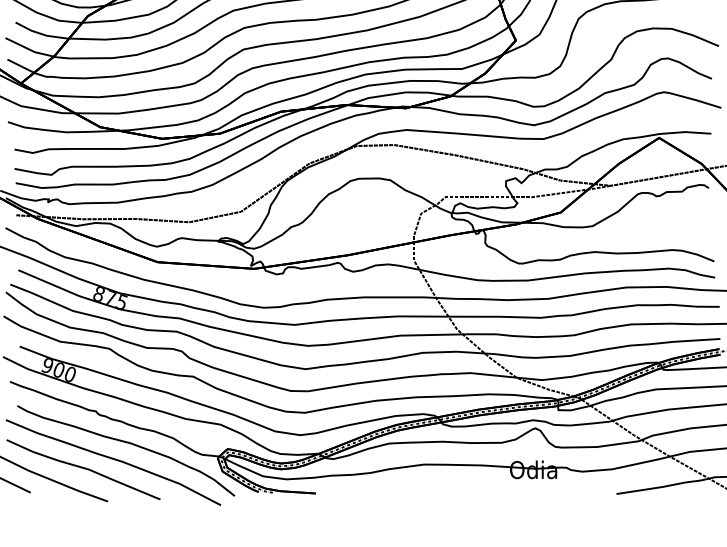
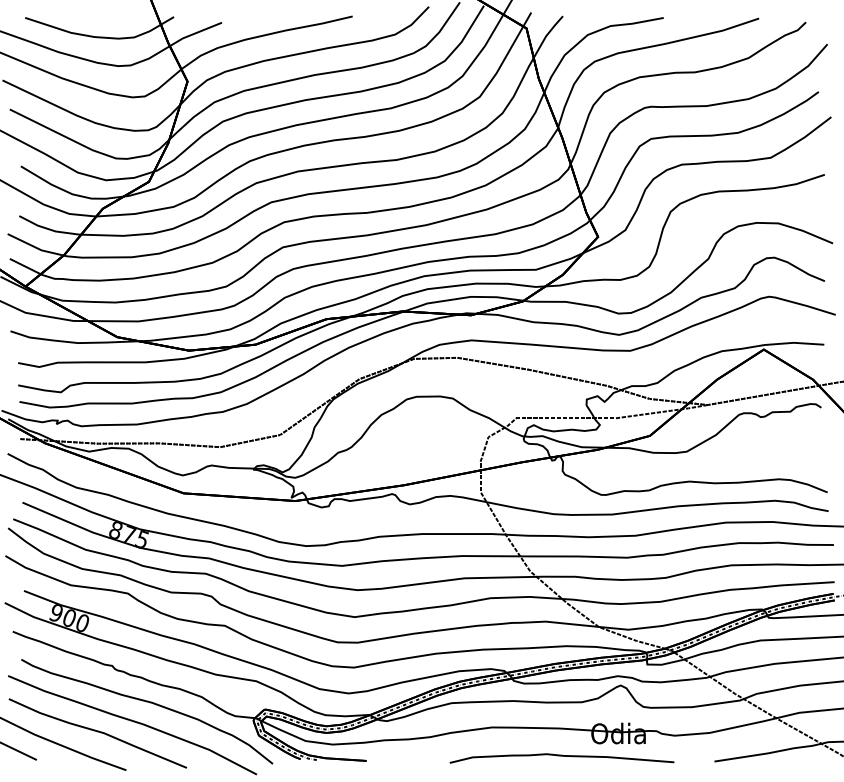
curve: (484, 489) -> (561, 756), added

